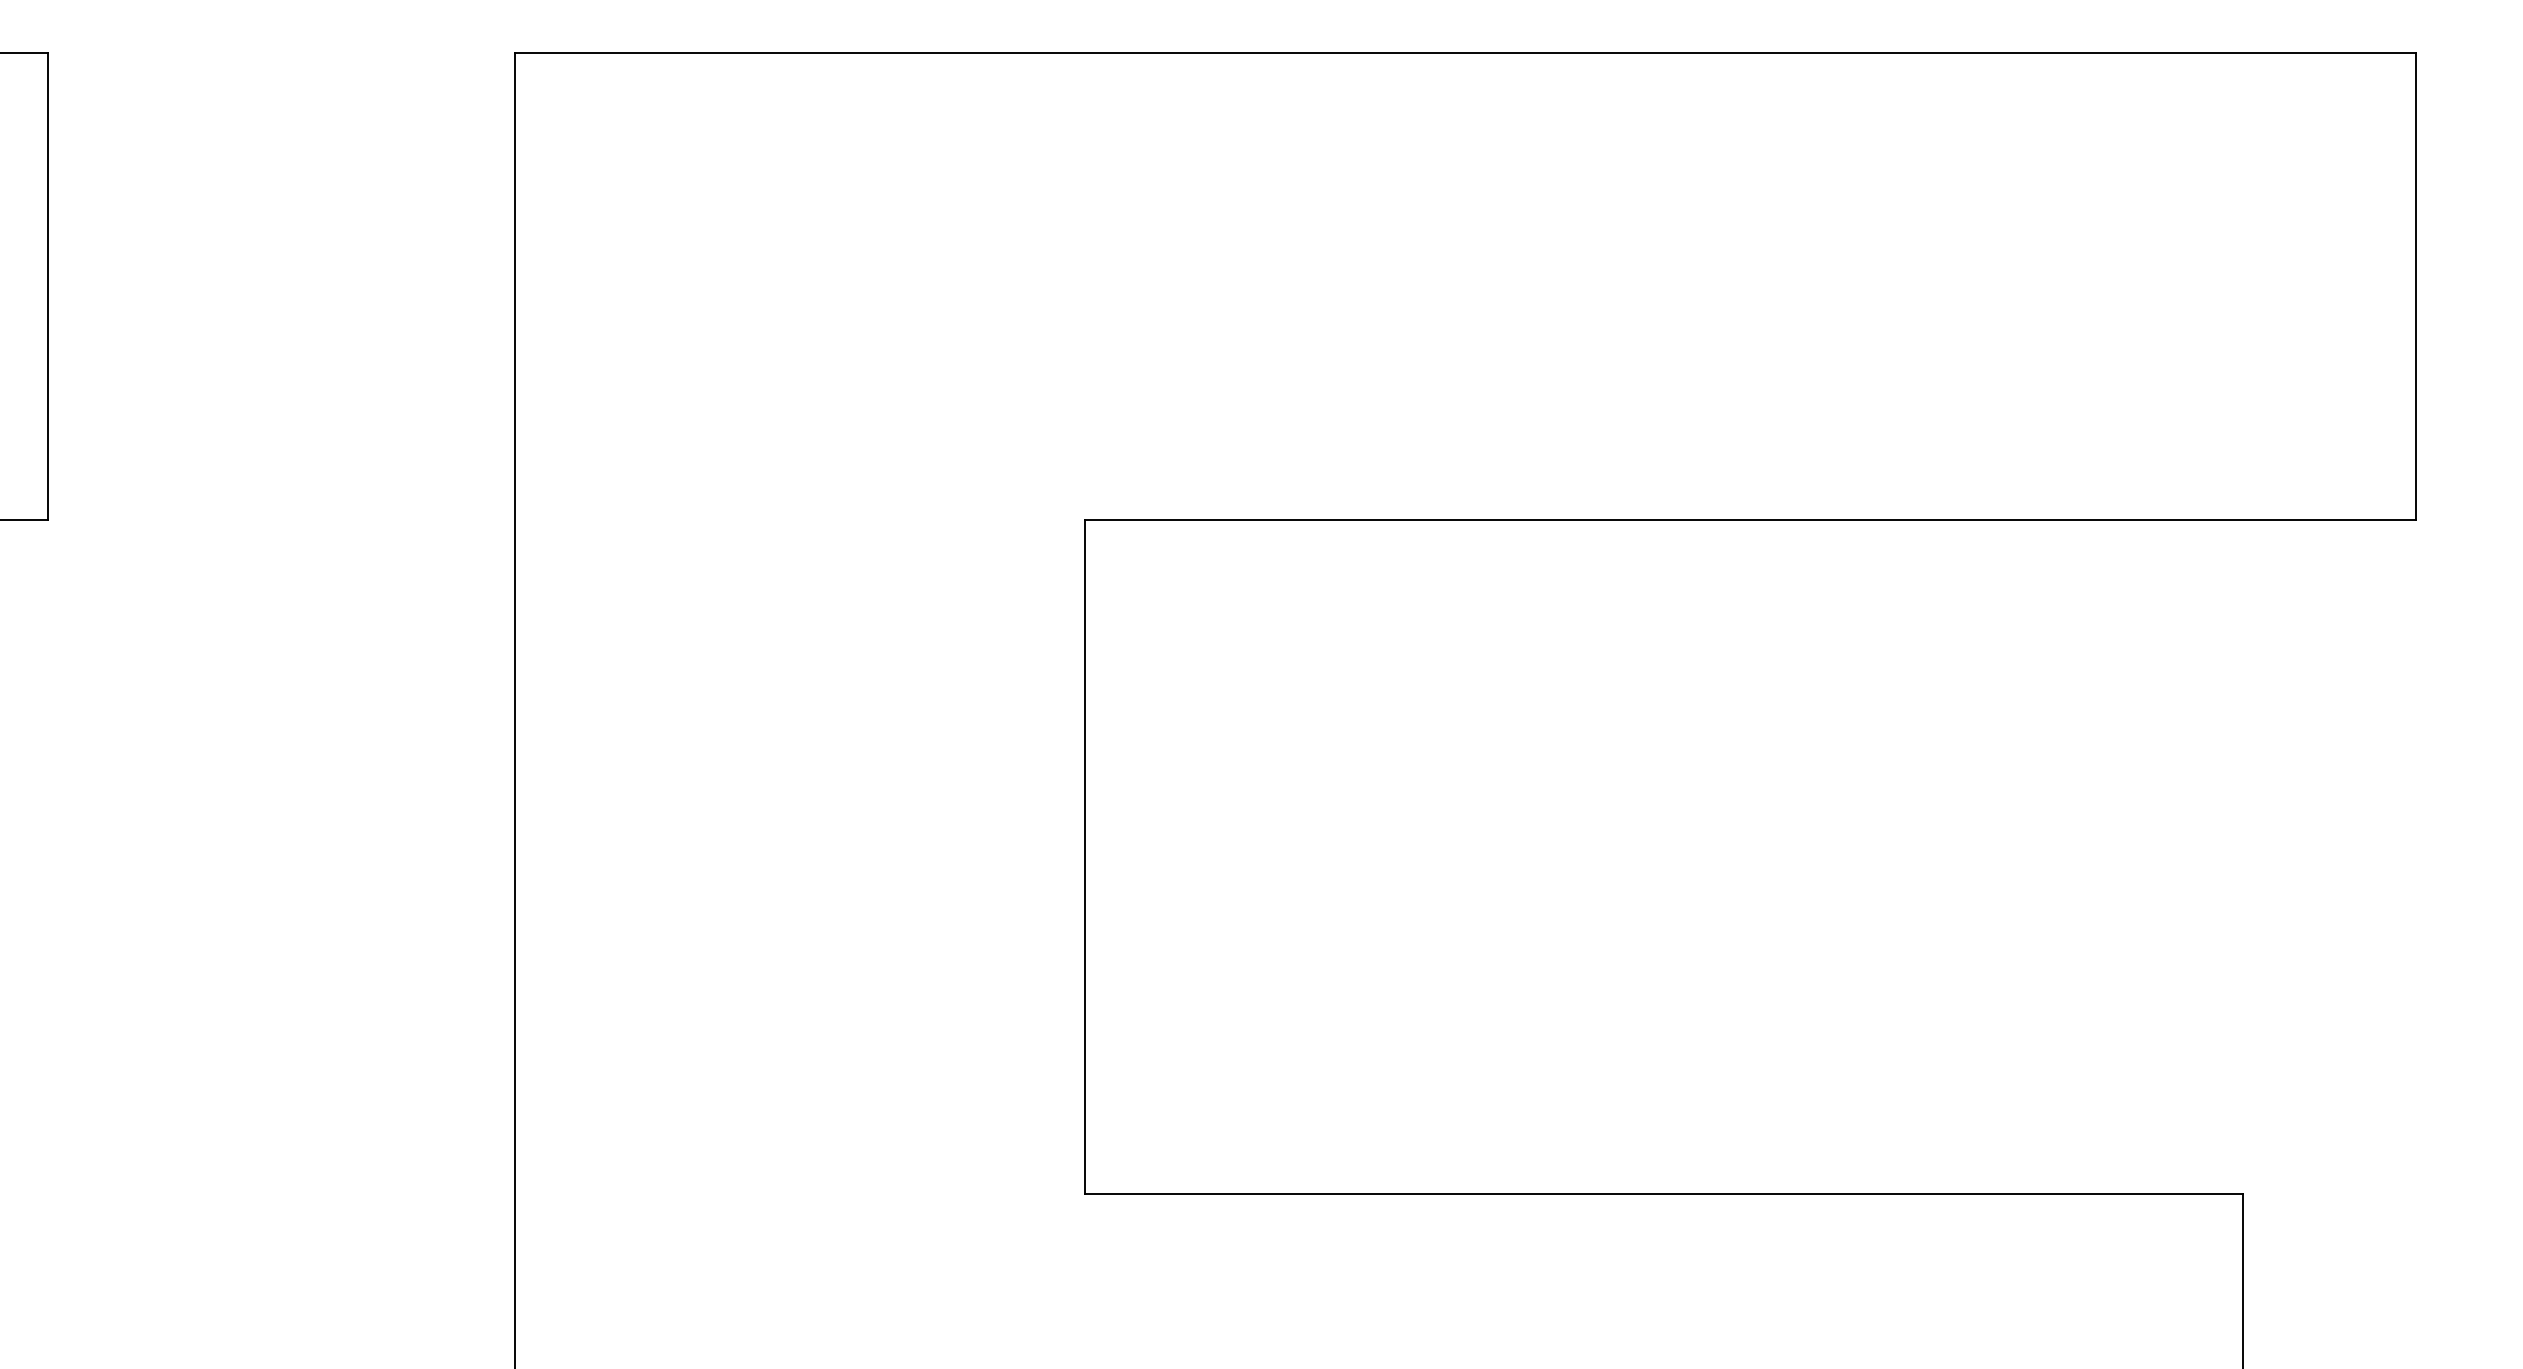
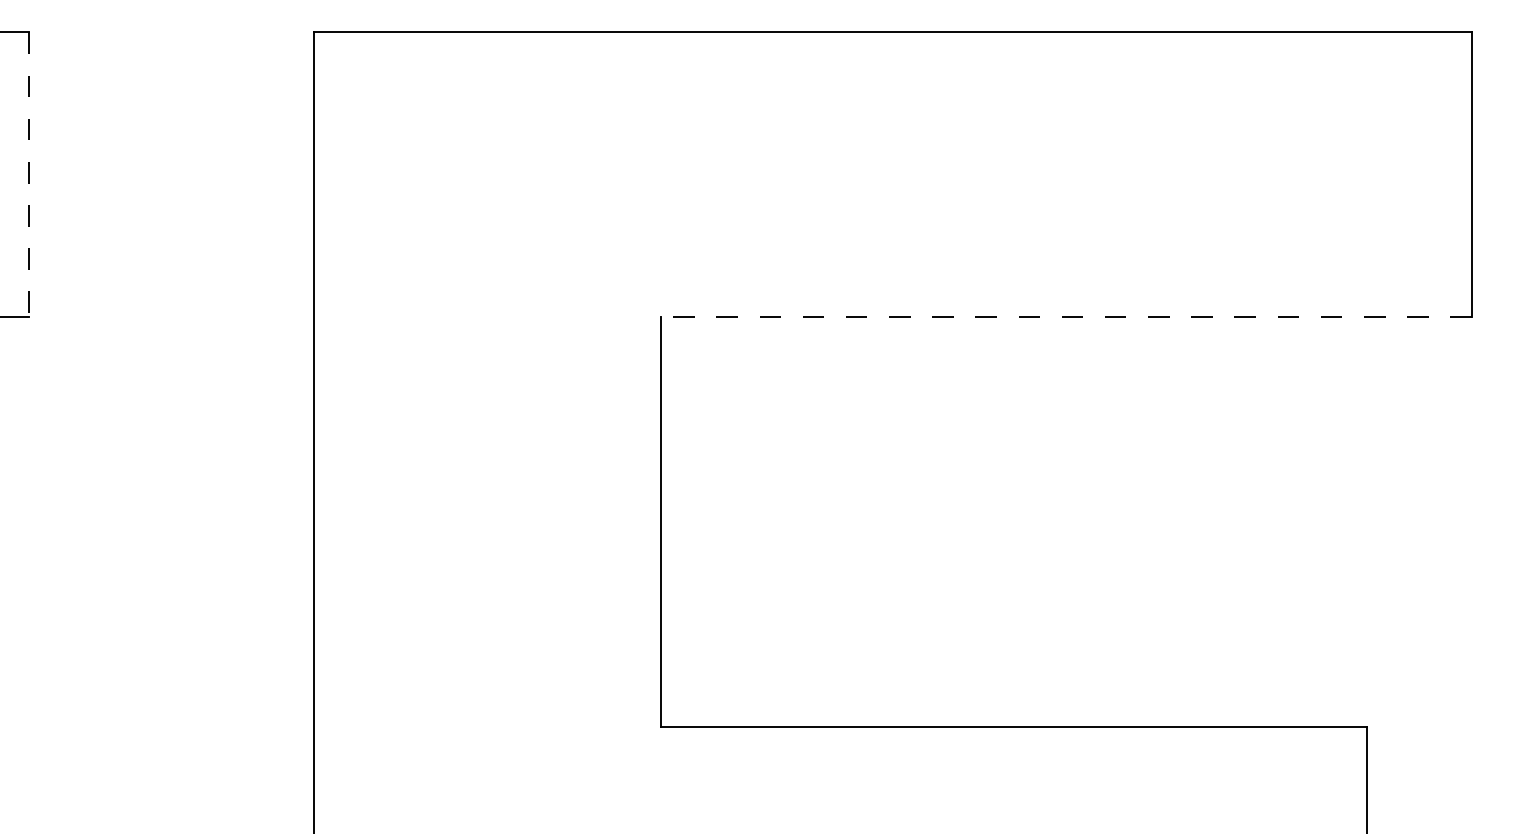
line: (48, 288) -> (29, 175), solid -> dashed
line: (1748, 519) -> (1065, 316), solid -> dashed

